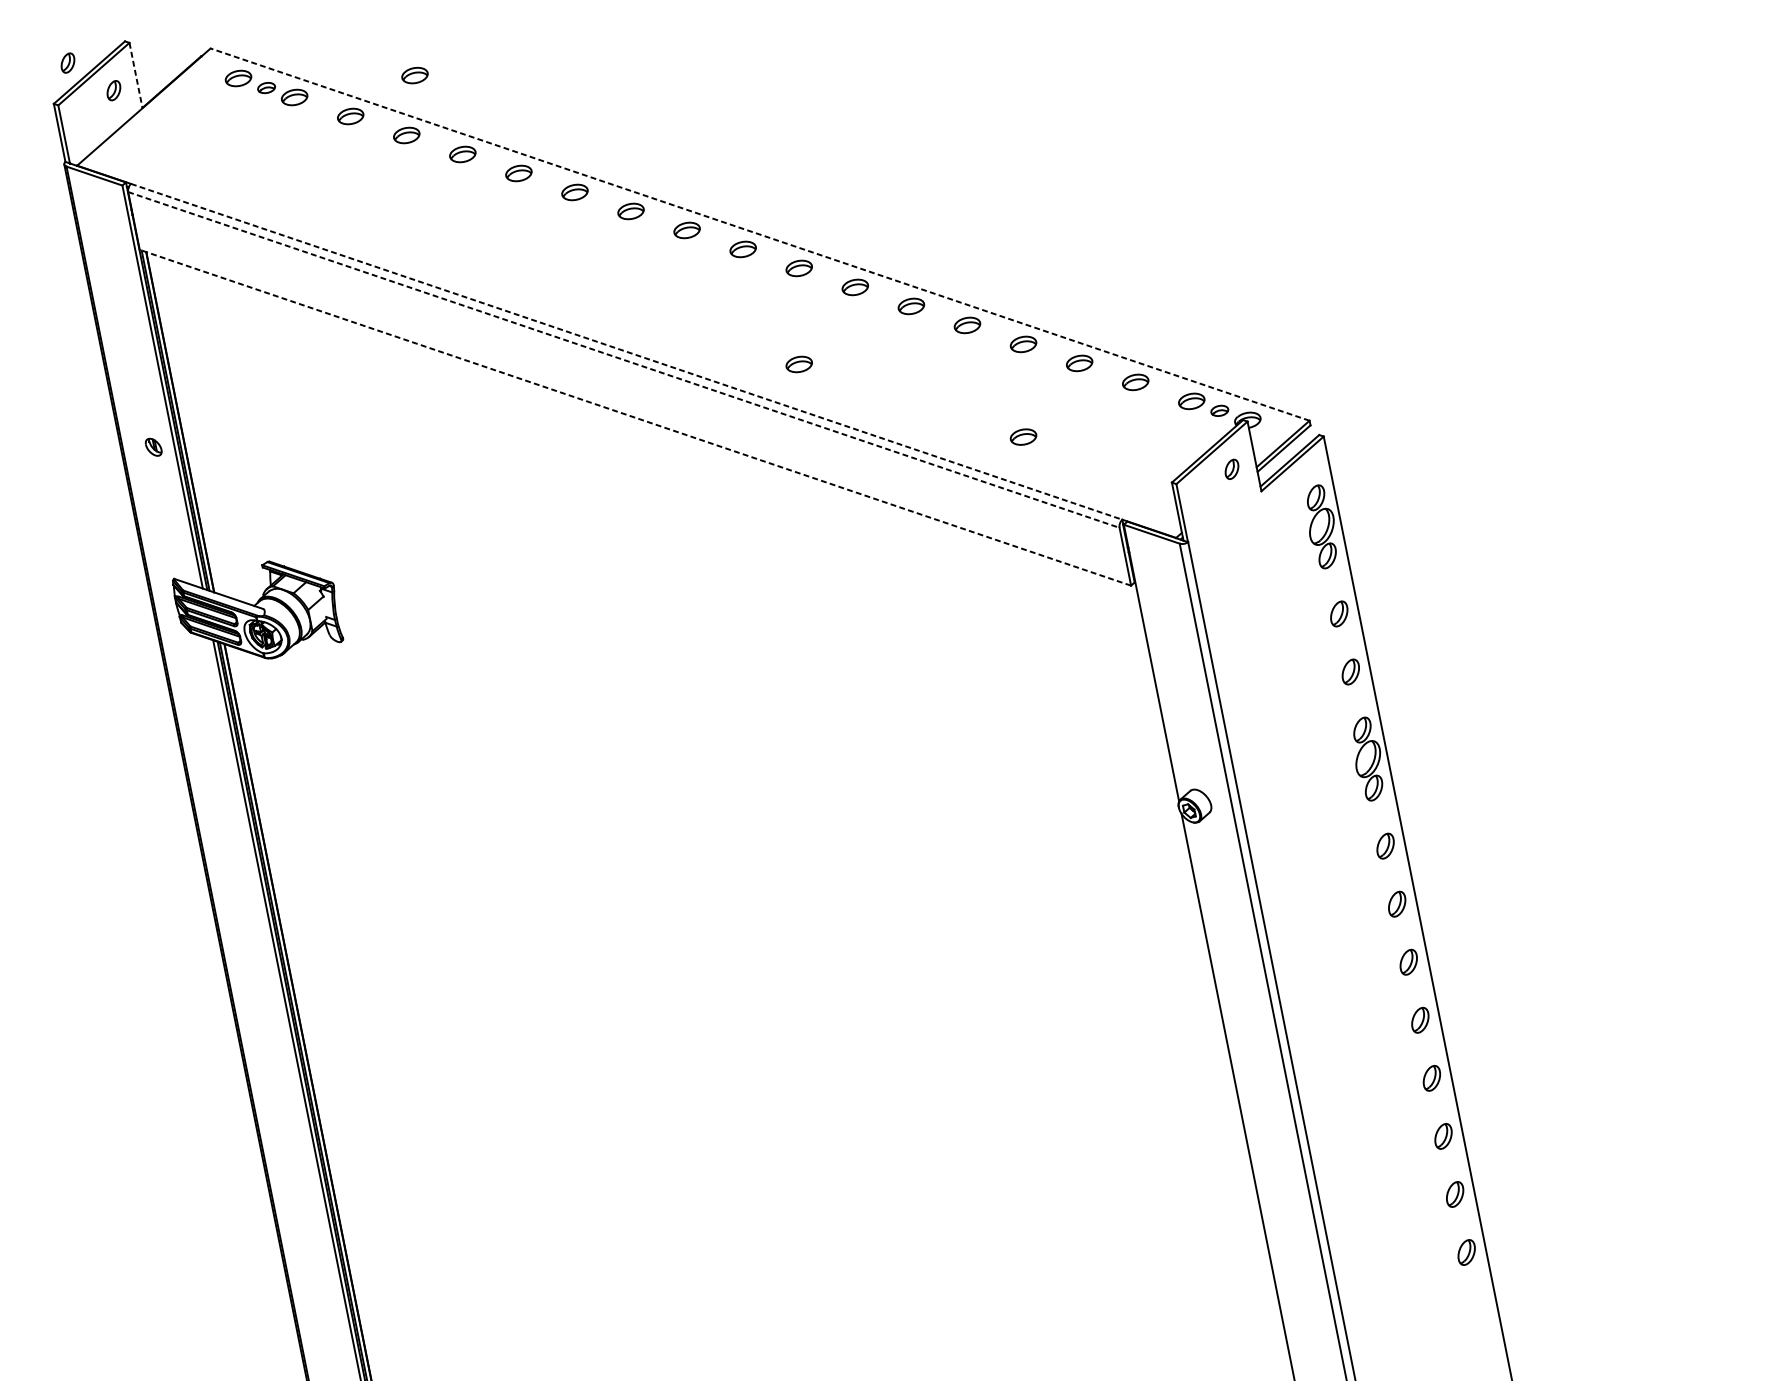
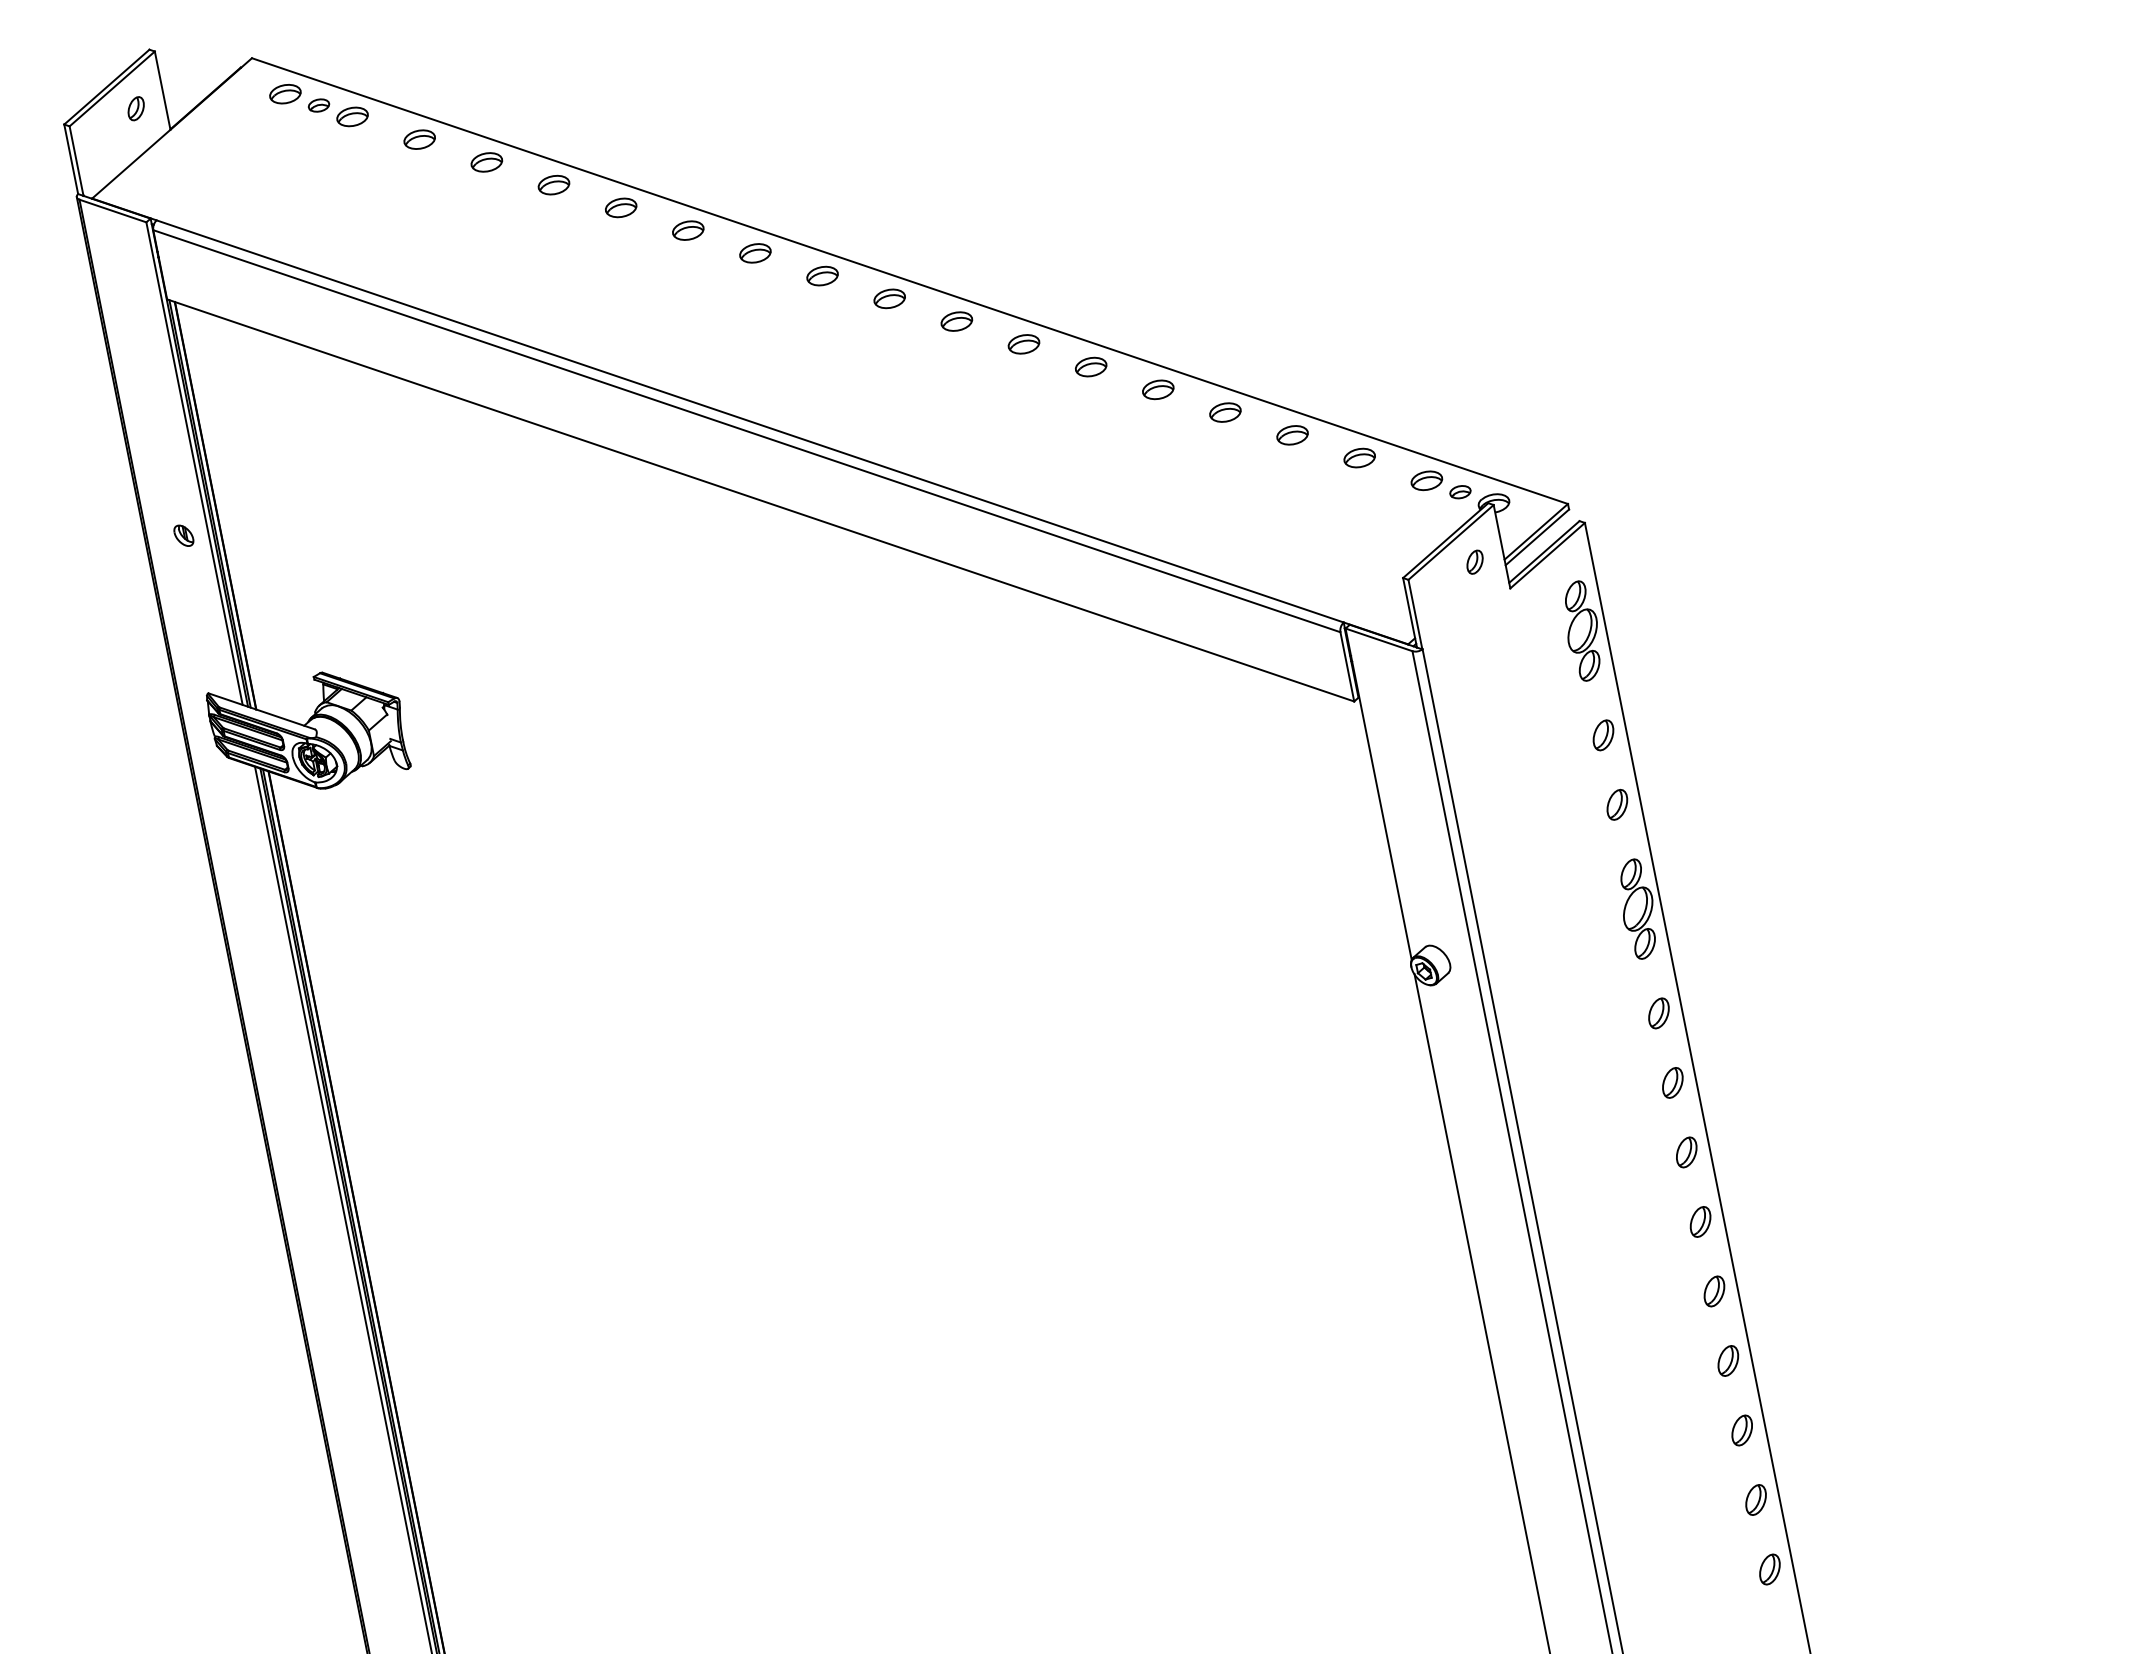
part: (67, 62) -> (80, 75), removed
line: (135, 75) -> (162, 90), dashed -> solid
part: (414, 75) -> (496, 90), removed
line: (759, 234) -> (909, 281), dashed -> solid
line: (626, 351) -> (750, 421), dashed -> solid
line: (623, 360) -> (746, 431), dashed -> solid
part: (798, 364) -> (956, 436), removed
line: (635, 417) -> (760, 500), dashed -> solid
part: (1023, 437) -> (1225, 523), removed
part: (1477, 1310) -> (1769, 1569), added

